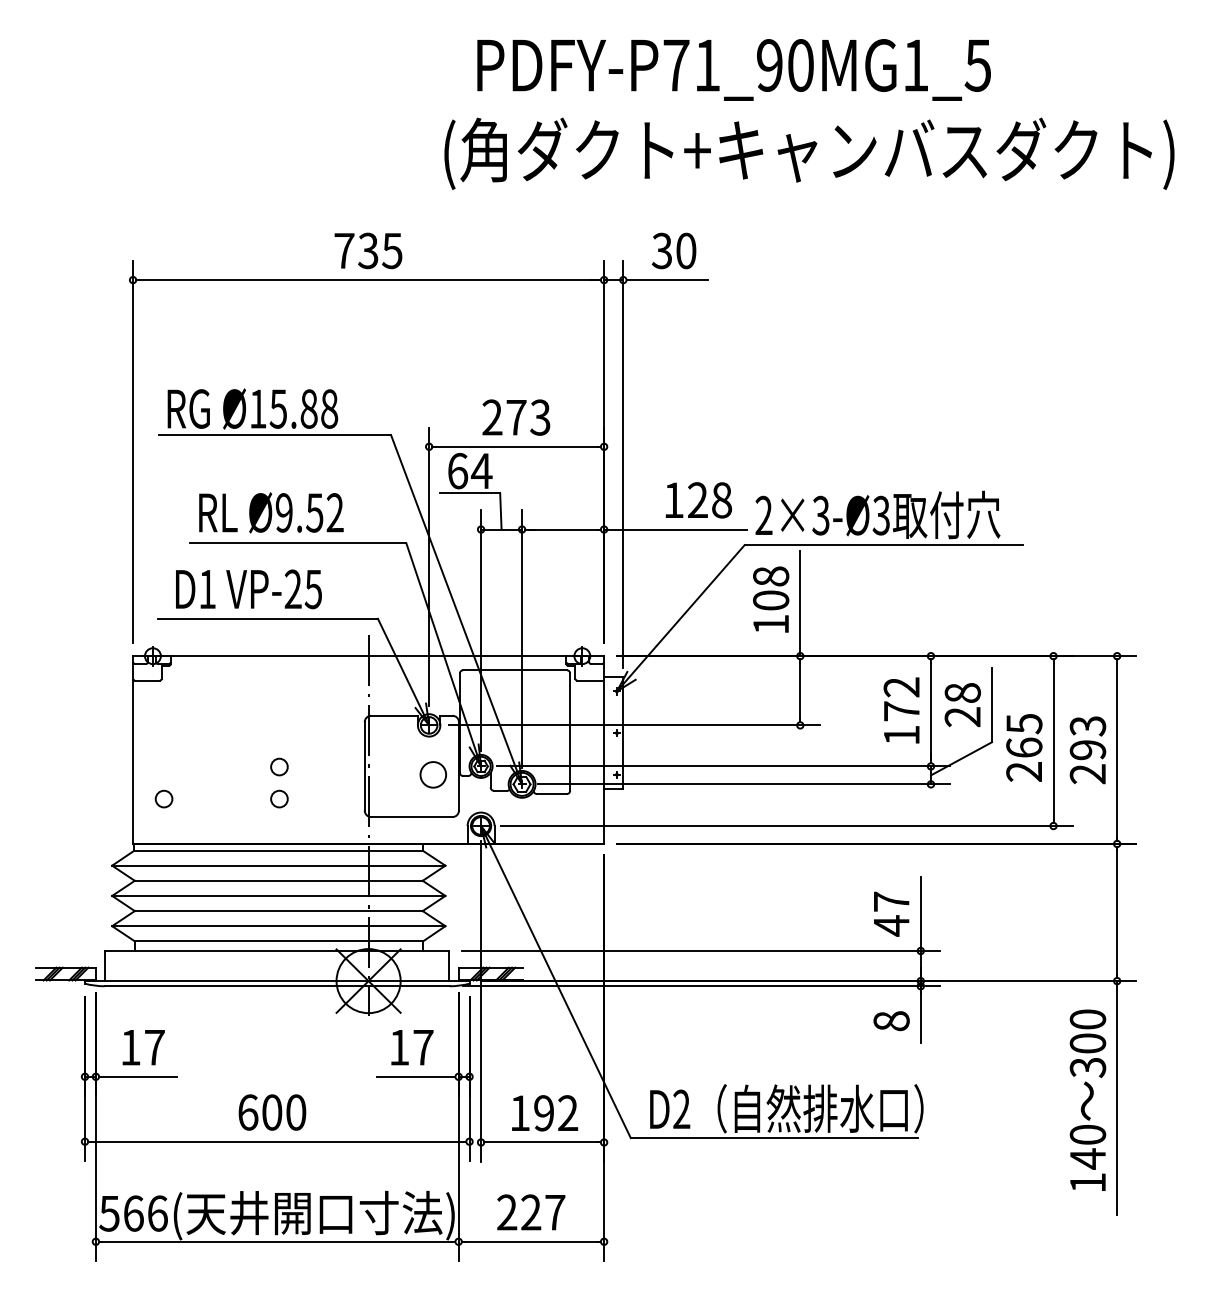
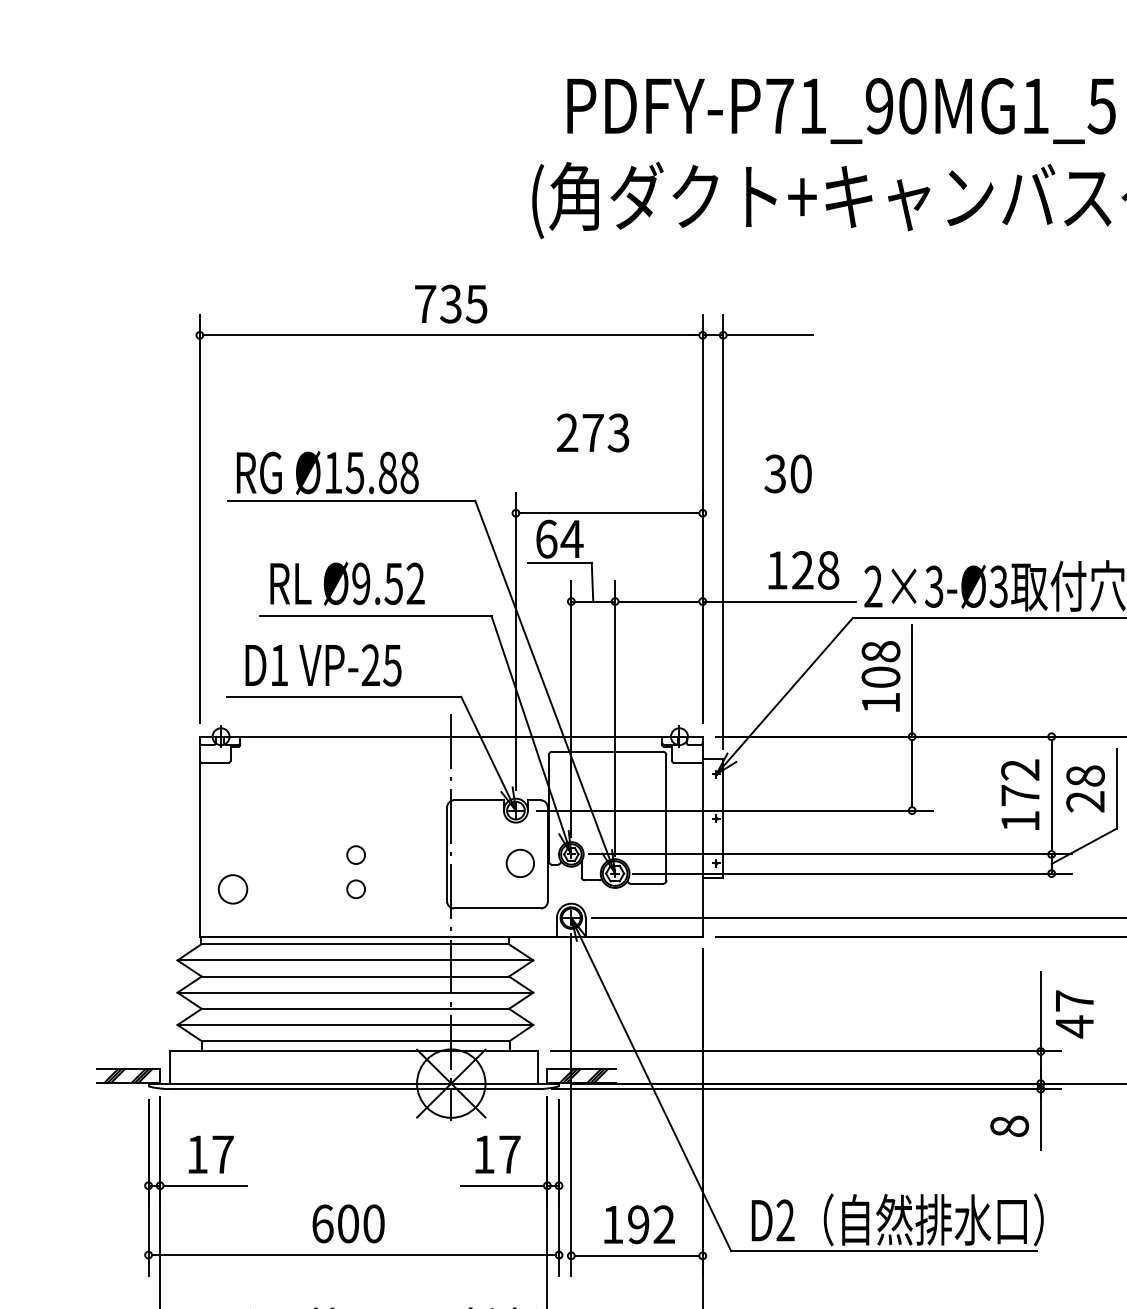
text: (673, 250) -> (787, 473), moved
text: (516, 417) -> (593, 432), moved
circle: (163, 798) -> (232, 888), size x1.6
text: (891, 913) -> (1074, 1013), moved

